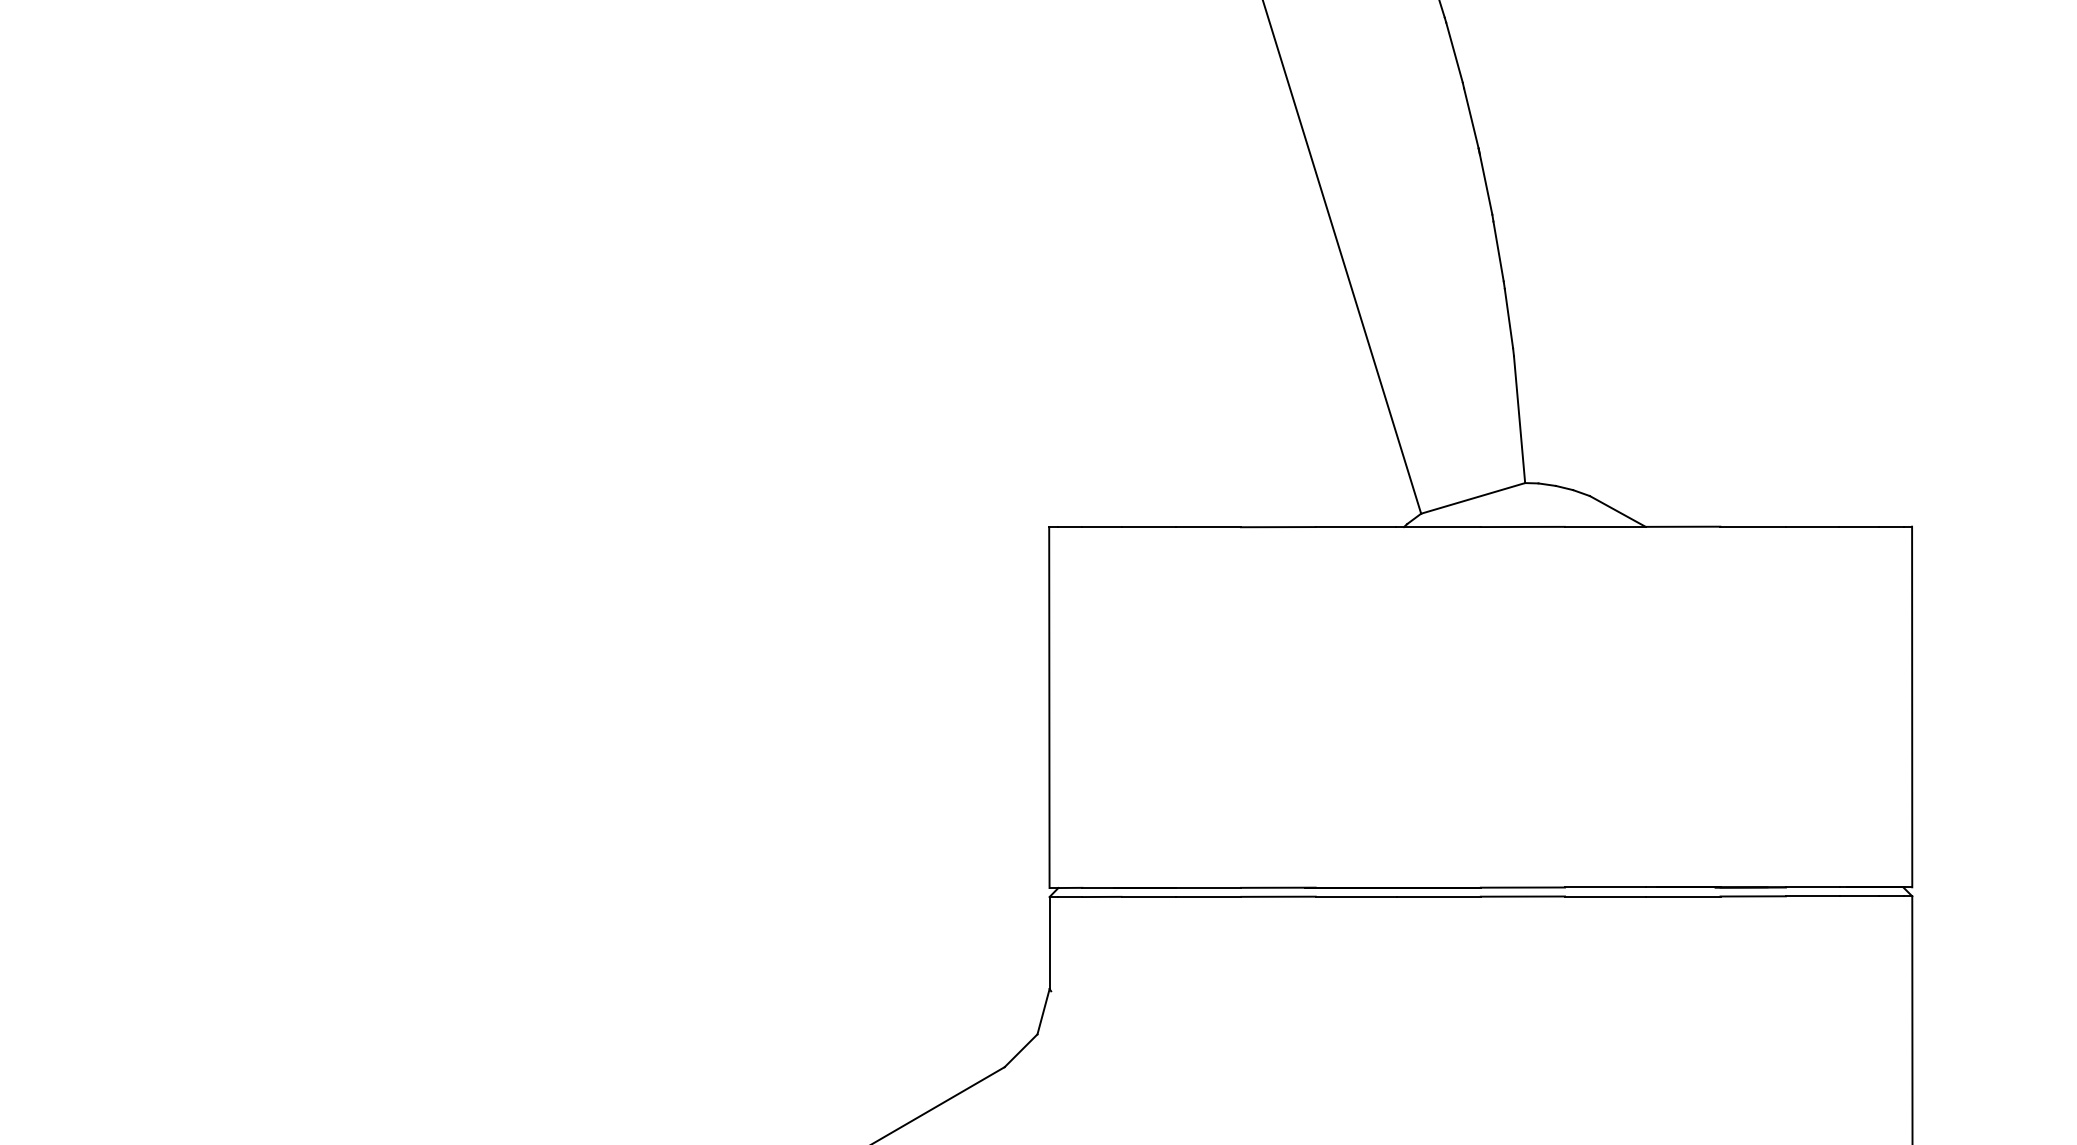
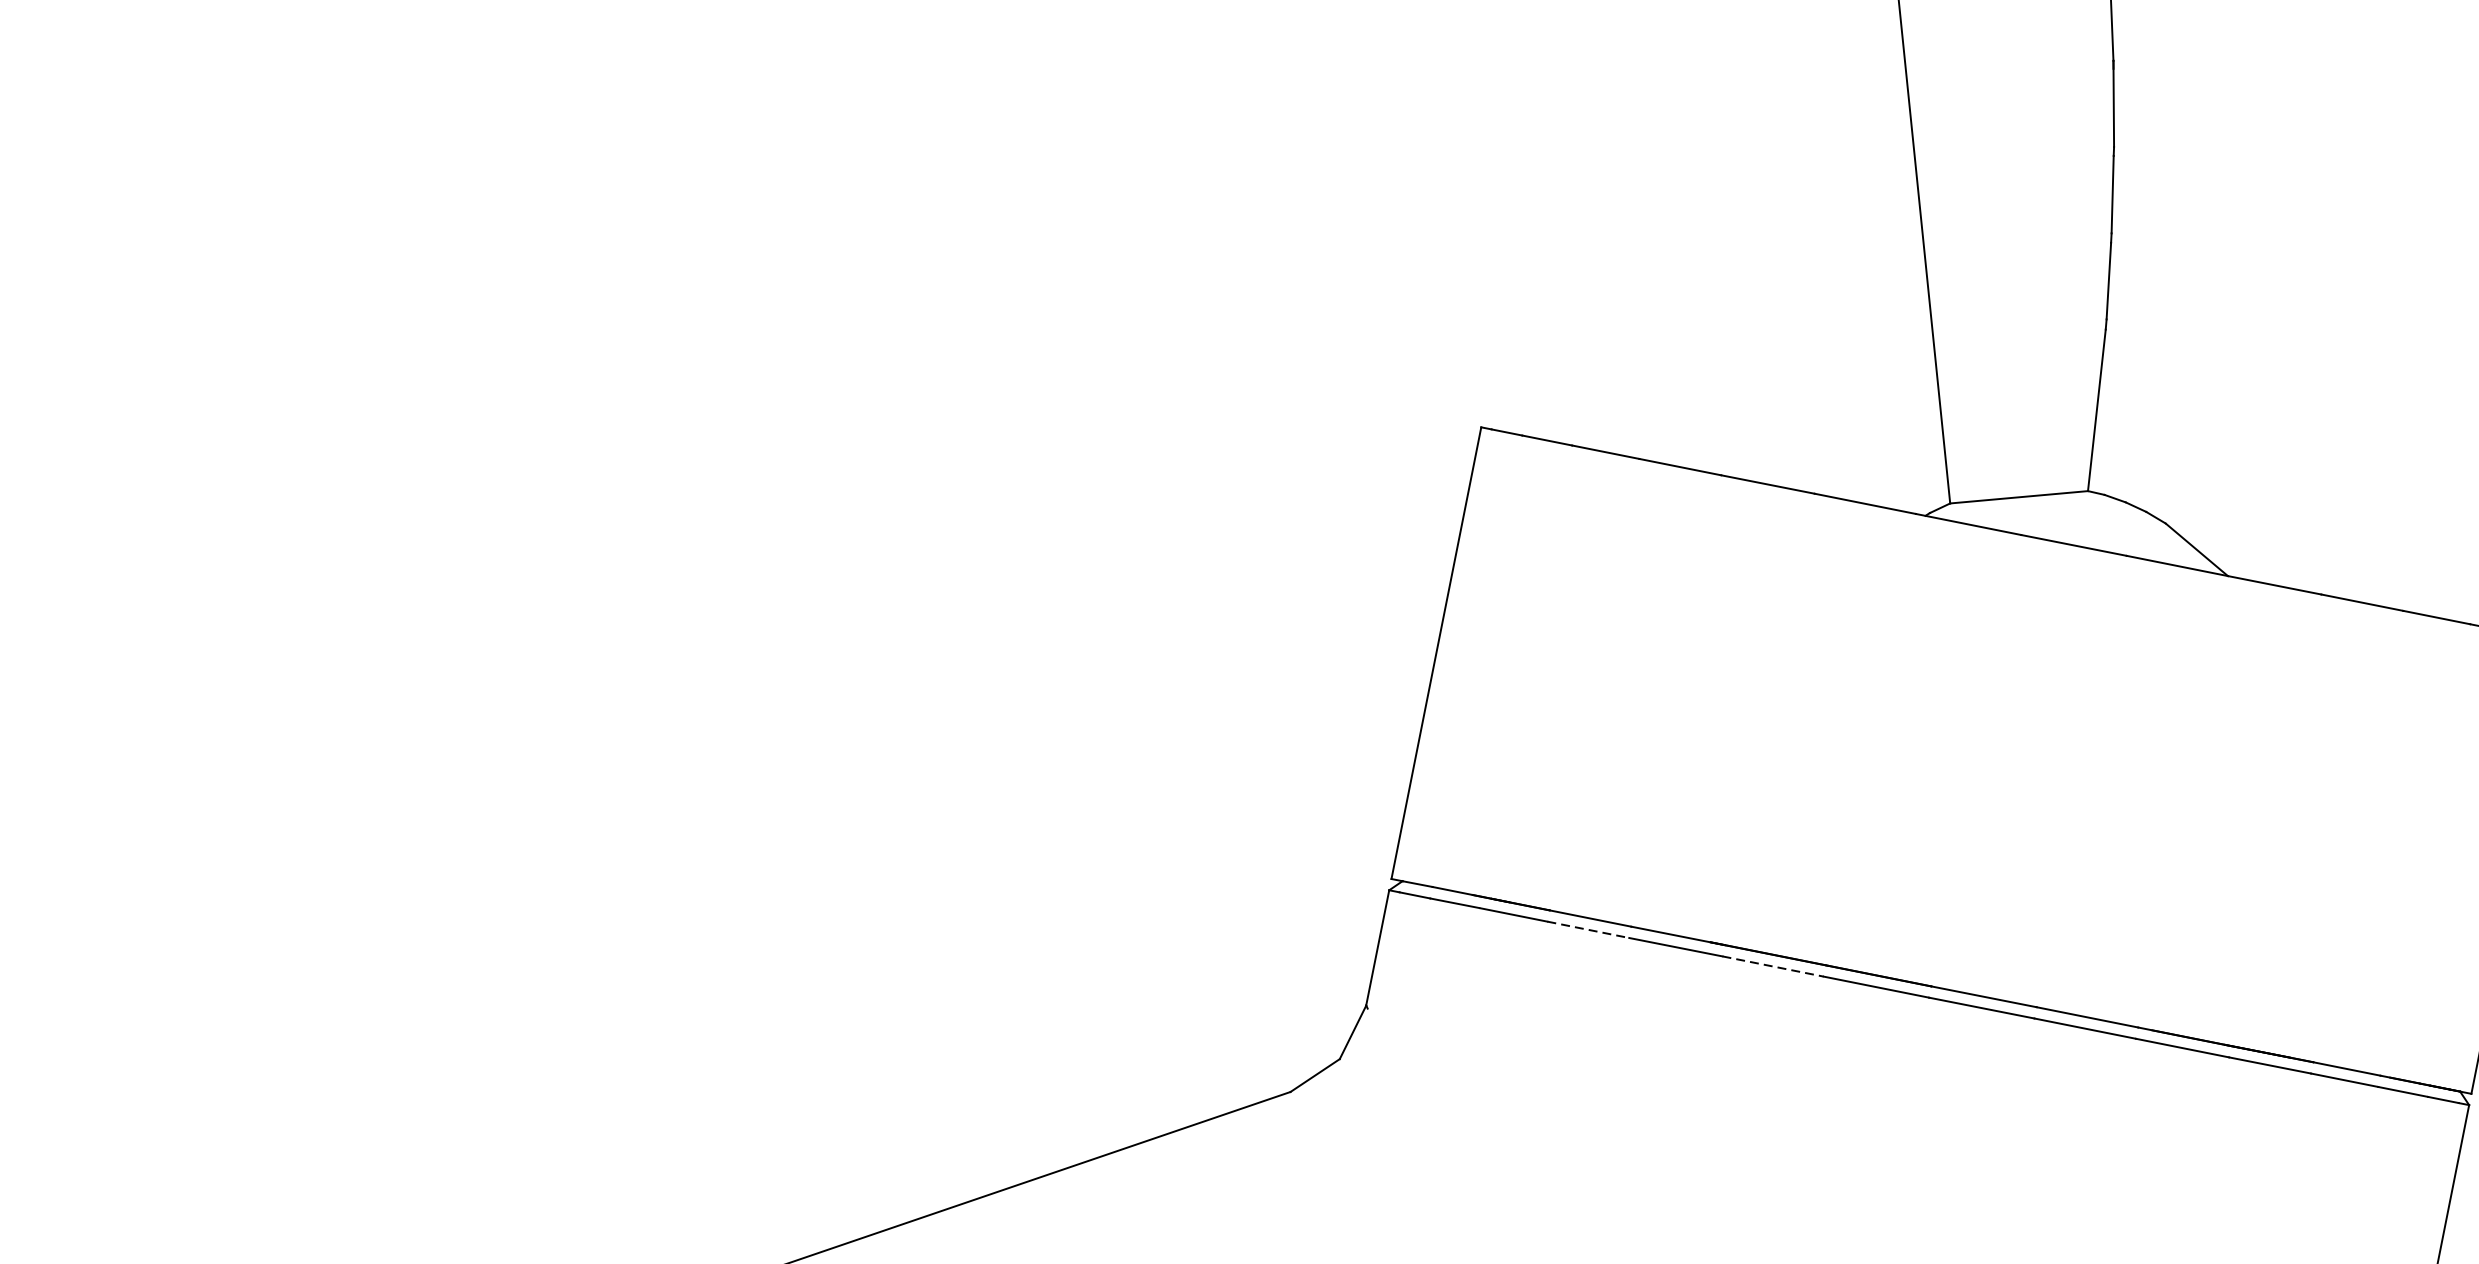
line: (1208, 896) -> (1588, 929), solid -> dashed
line: (1356, 896) -> (1773, 966), solid -> dashed

